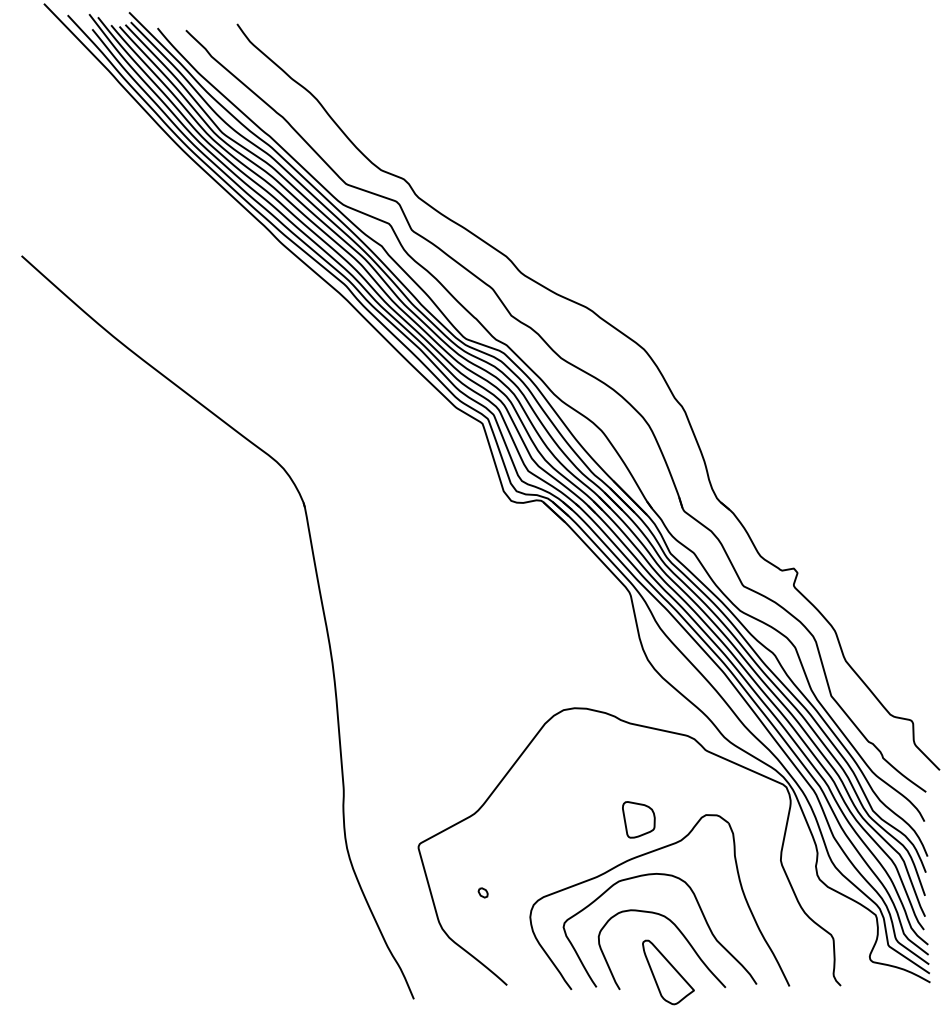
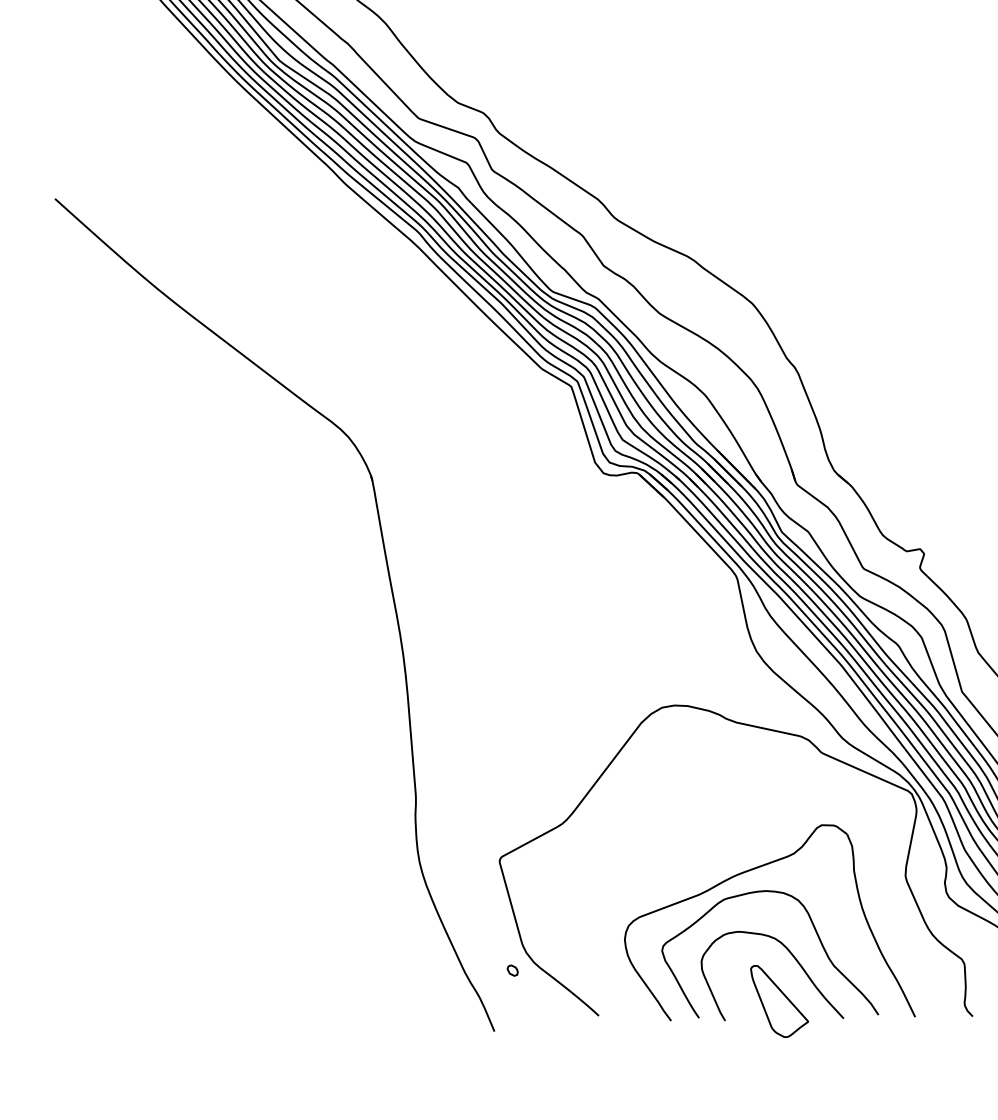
part: (638, 819) -> (746, 830), removed
part: (482, 892) -> (511, 970), moved

